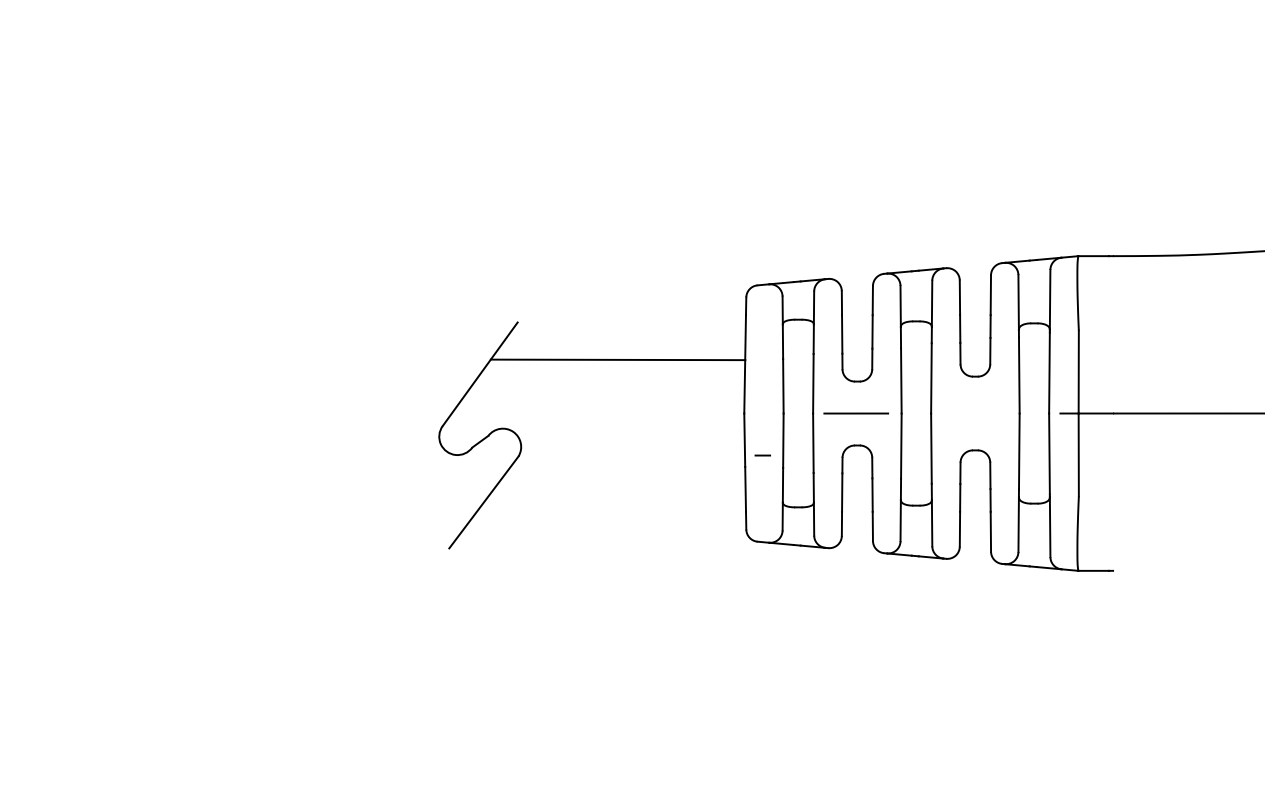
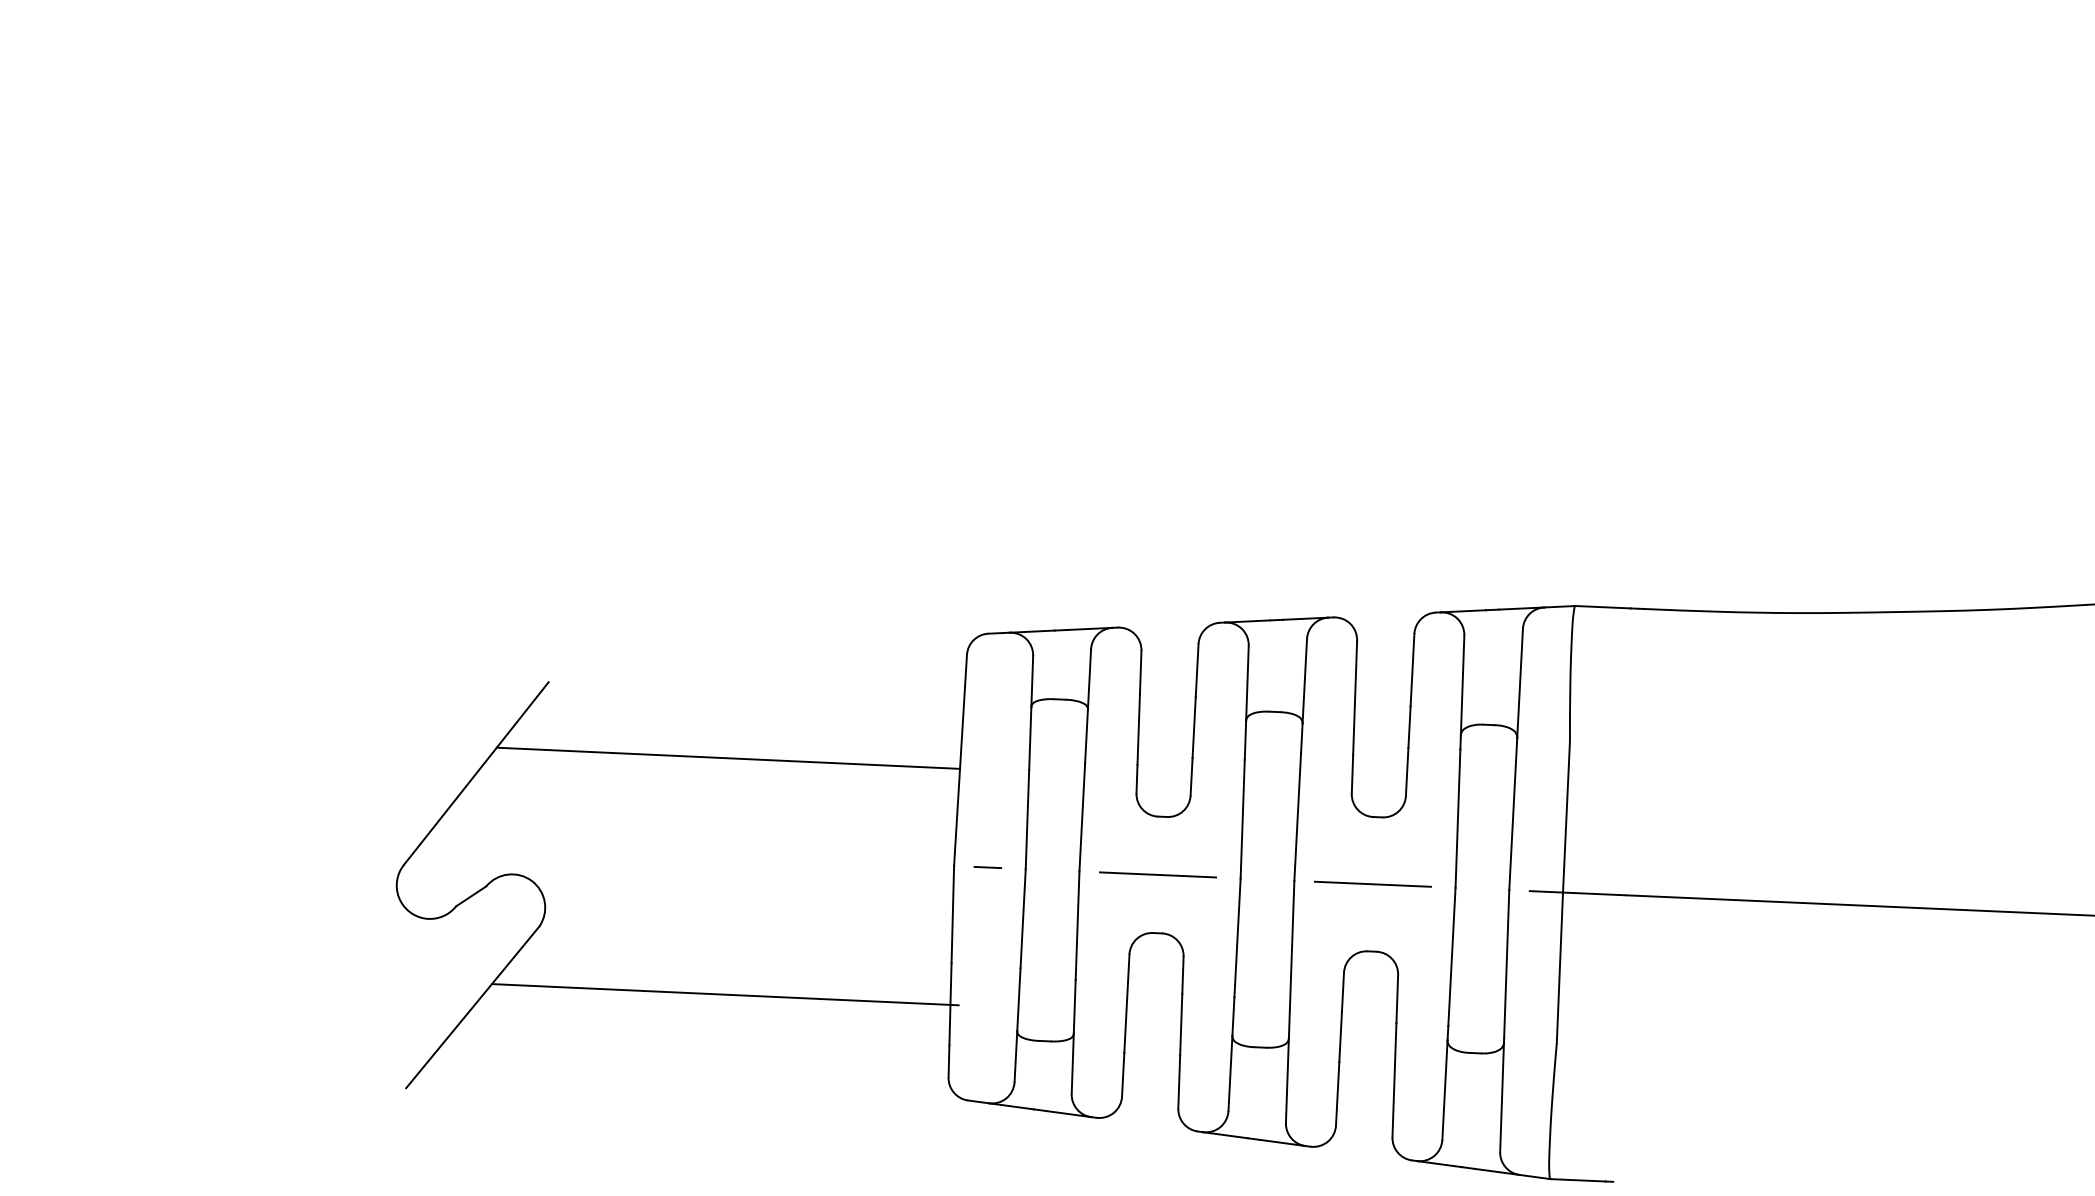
line: (973, 413) -> (1371, 884), added
line: (762, 455) -> (987, 867), moved
line: (621, 489) -> (724, 994), added

